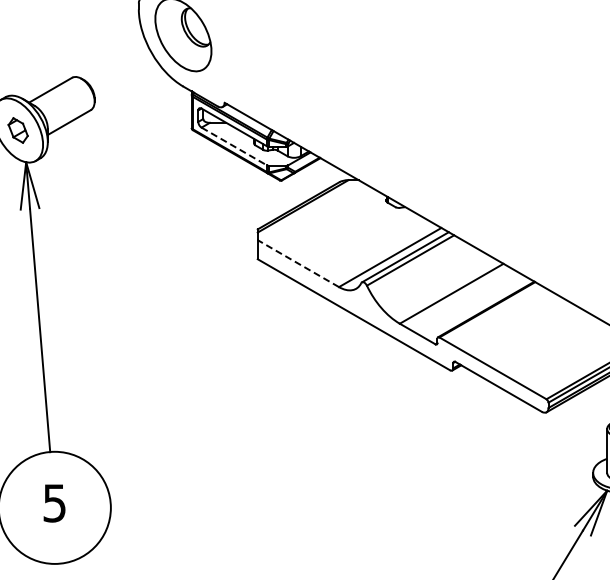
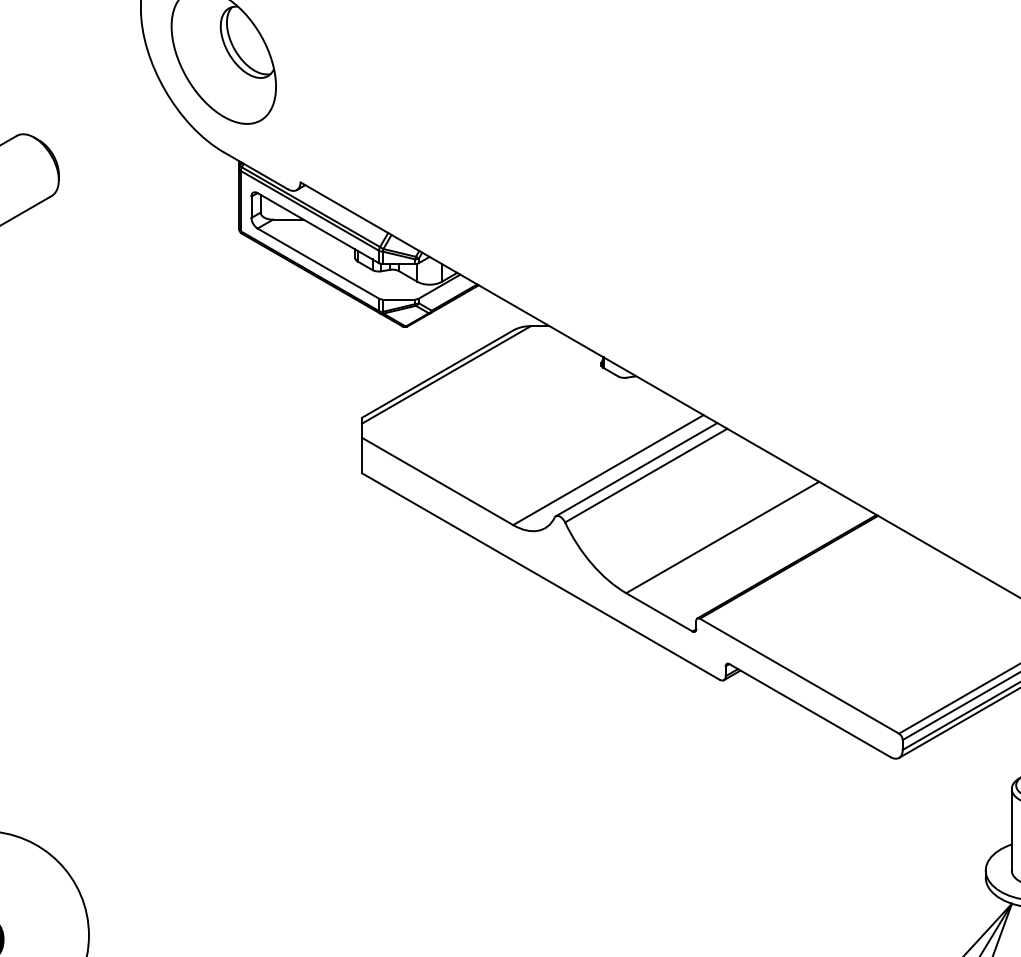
line: (234, 146) -> (318, 263), dashed -> solid
line: (298, 263) -> (437, 481), dashed -> solid

